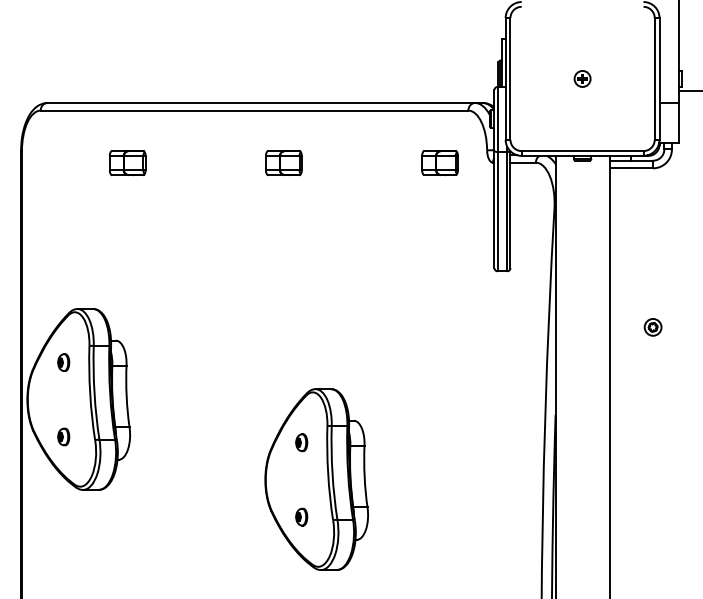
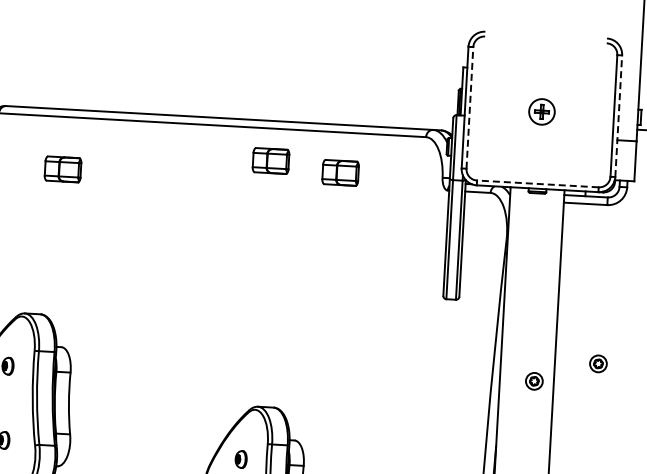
line: (510, 78) -> (469, 107), solid -> dashed
part: (582, 78) -> (541, 111), size x1.6
line: (659, 78) -> (618, 115), solid -> dashed
line: (582, 151) -> (537, 184), solid -> dashed
part: (283, 162) -> (270, 160), moved
part: (127, 163) -> (62, 169), moved
part: (439, 163) -> (340, 173), moved
part: (589, 348) -> (533, 381), added

